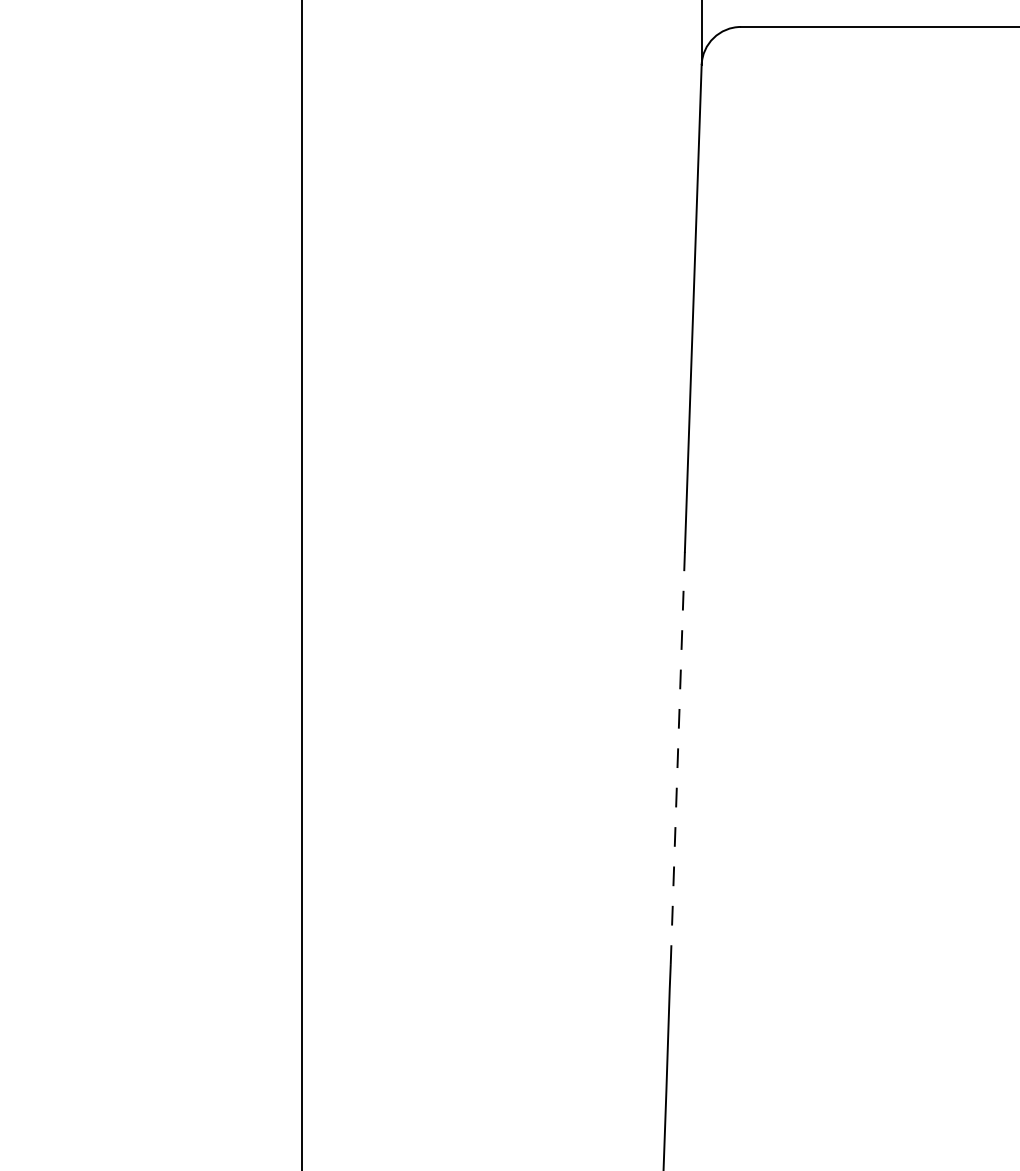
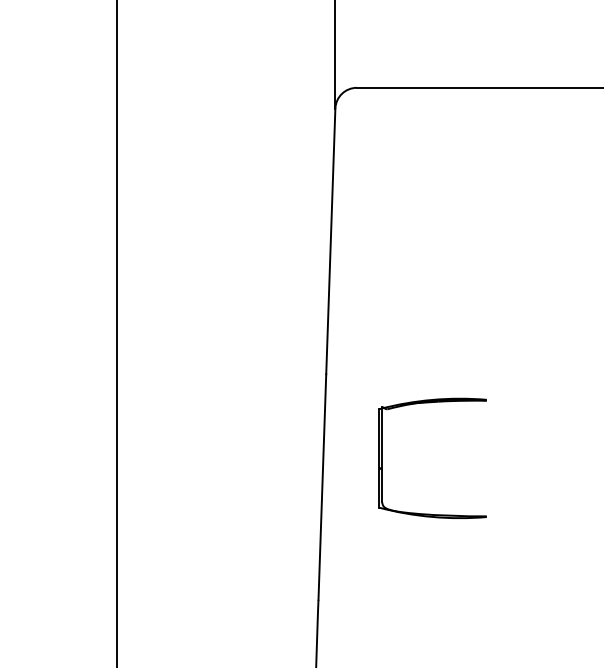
part: (787, 704) -> (382, 457), added
line: (678, 759) -> (322, 487), dashed -> solid

